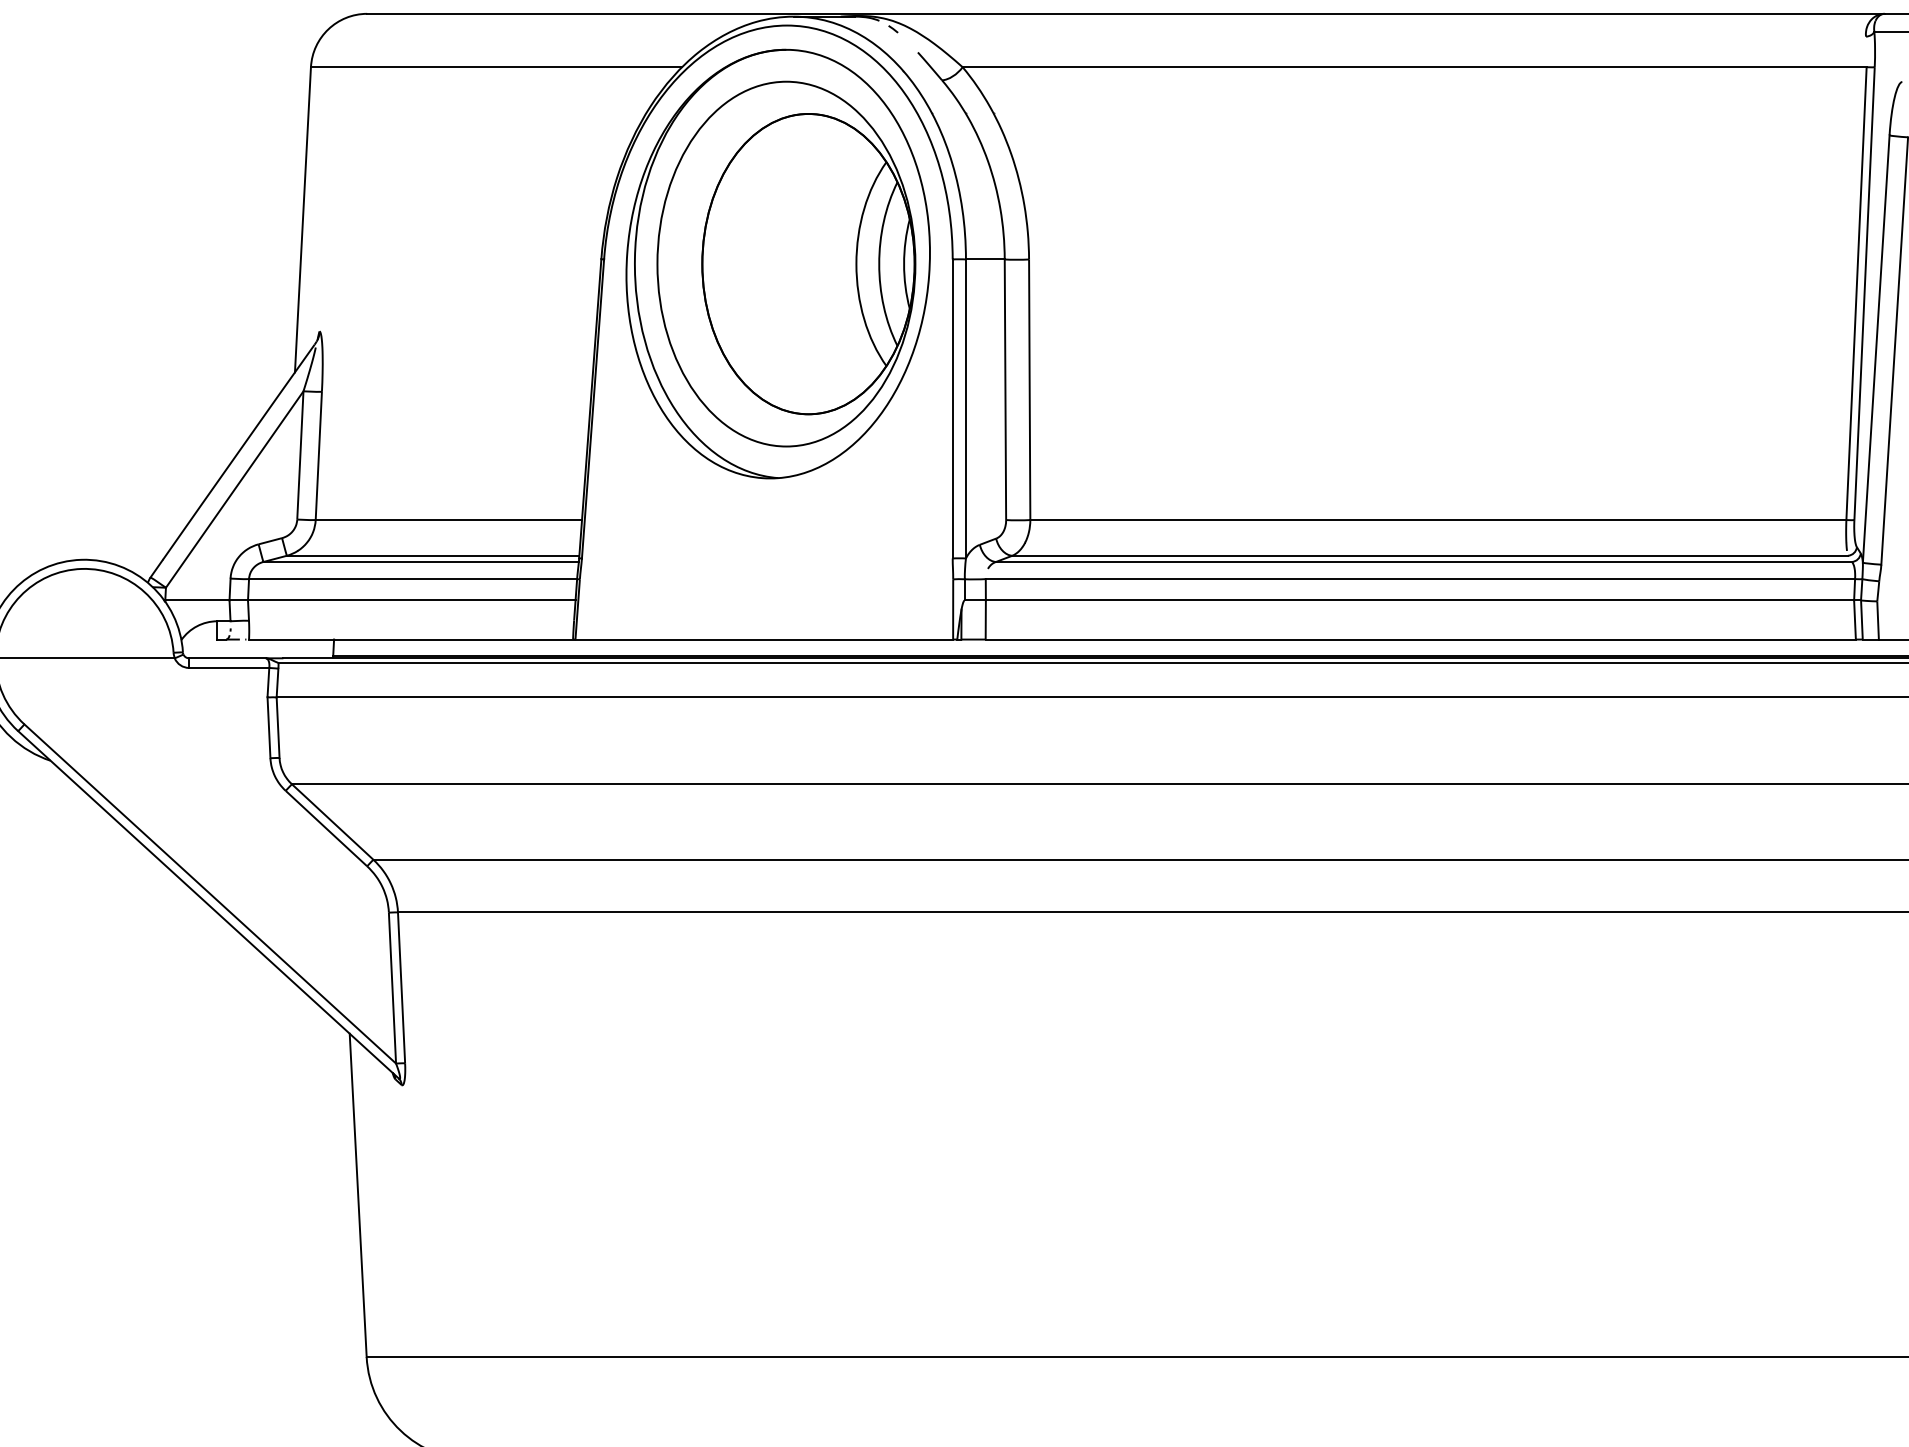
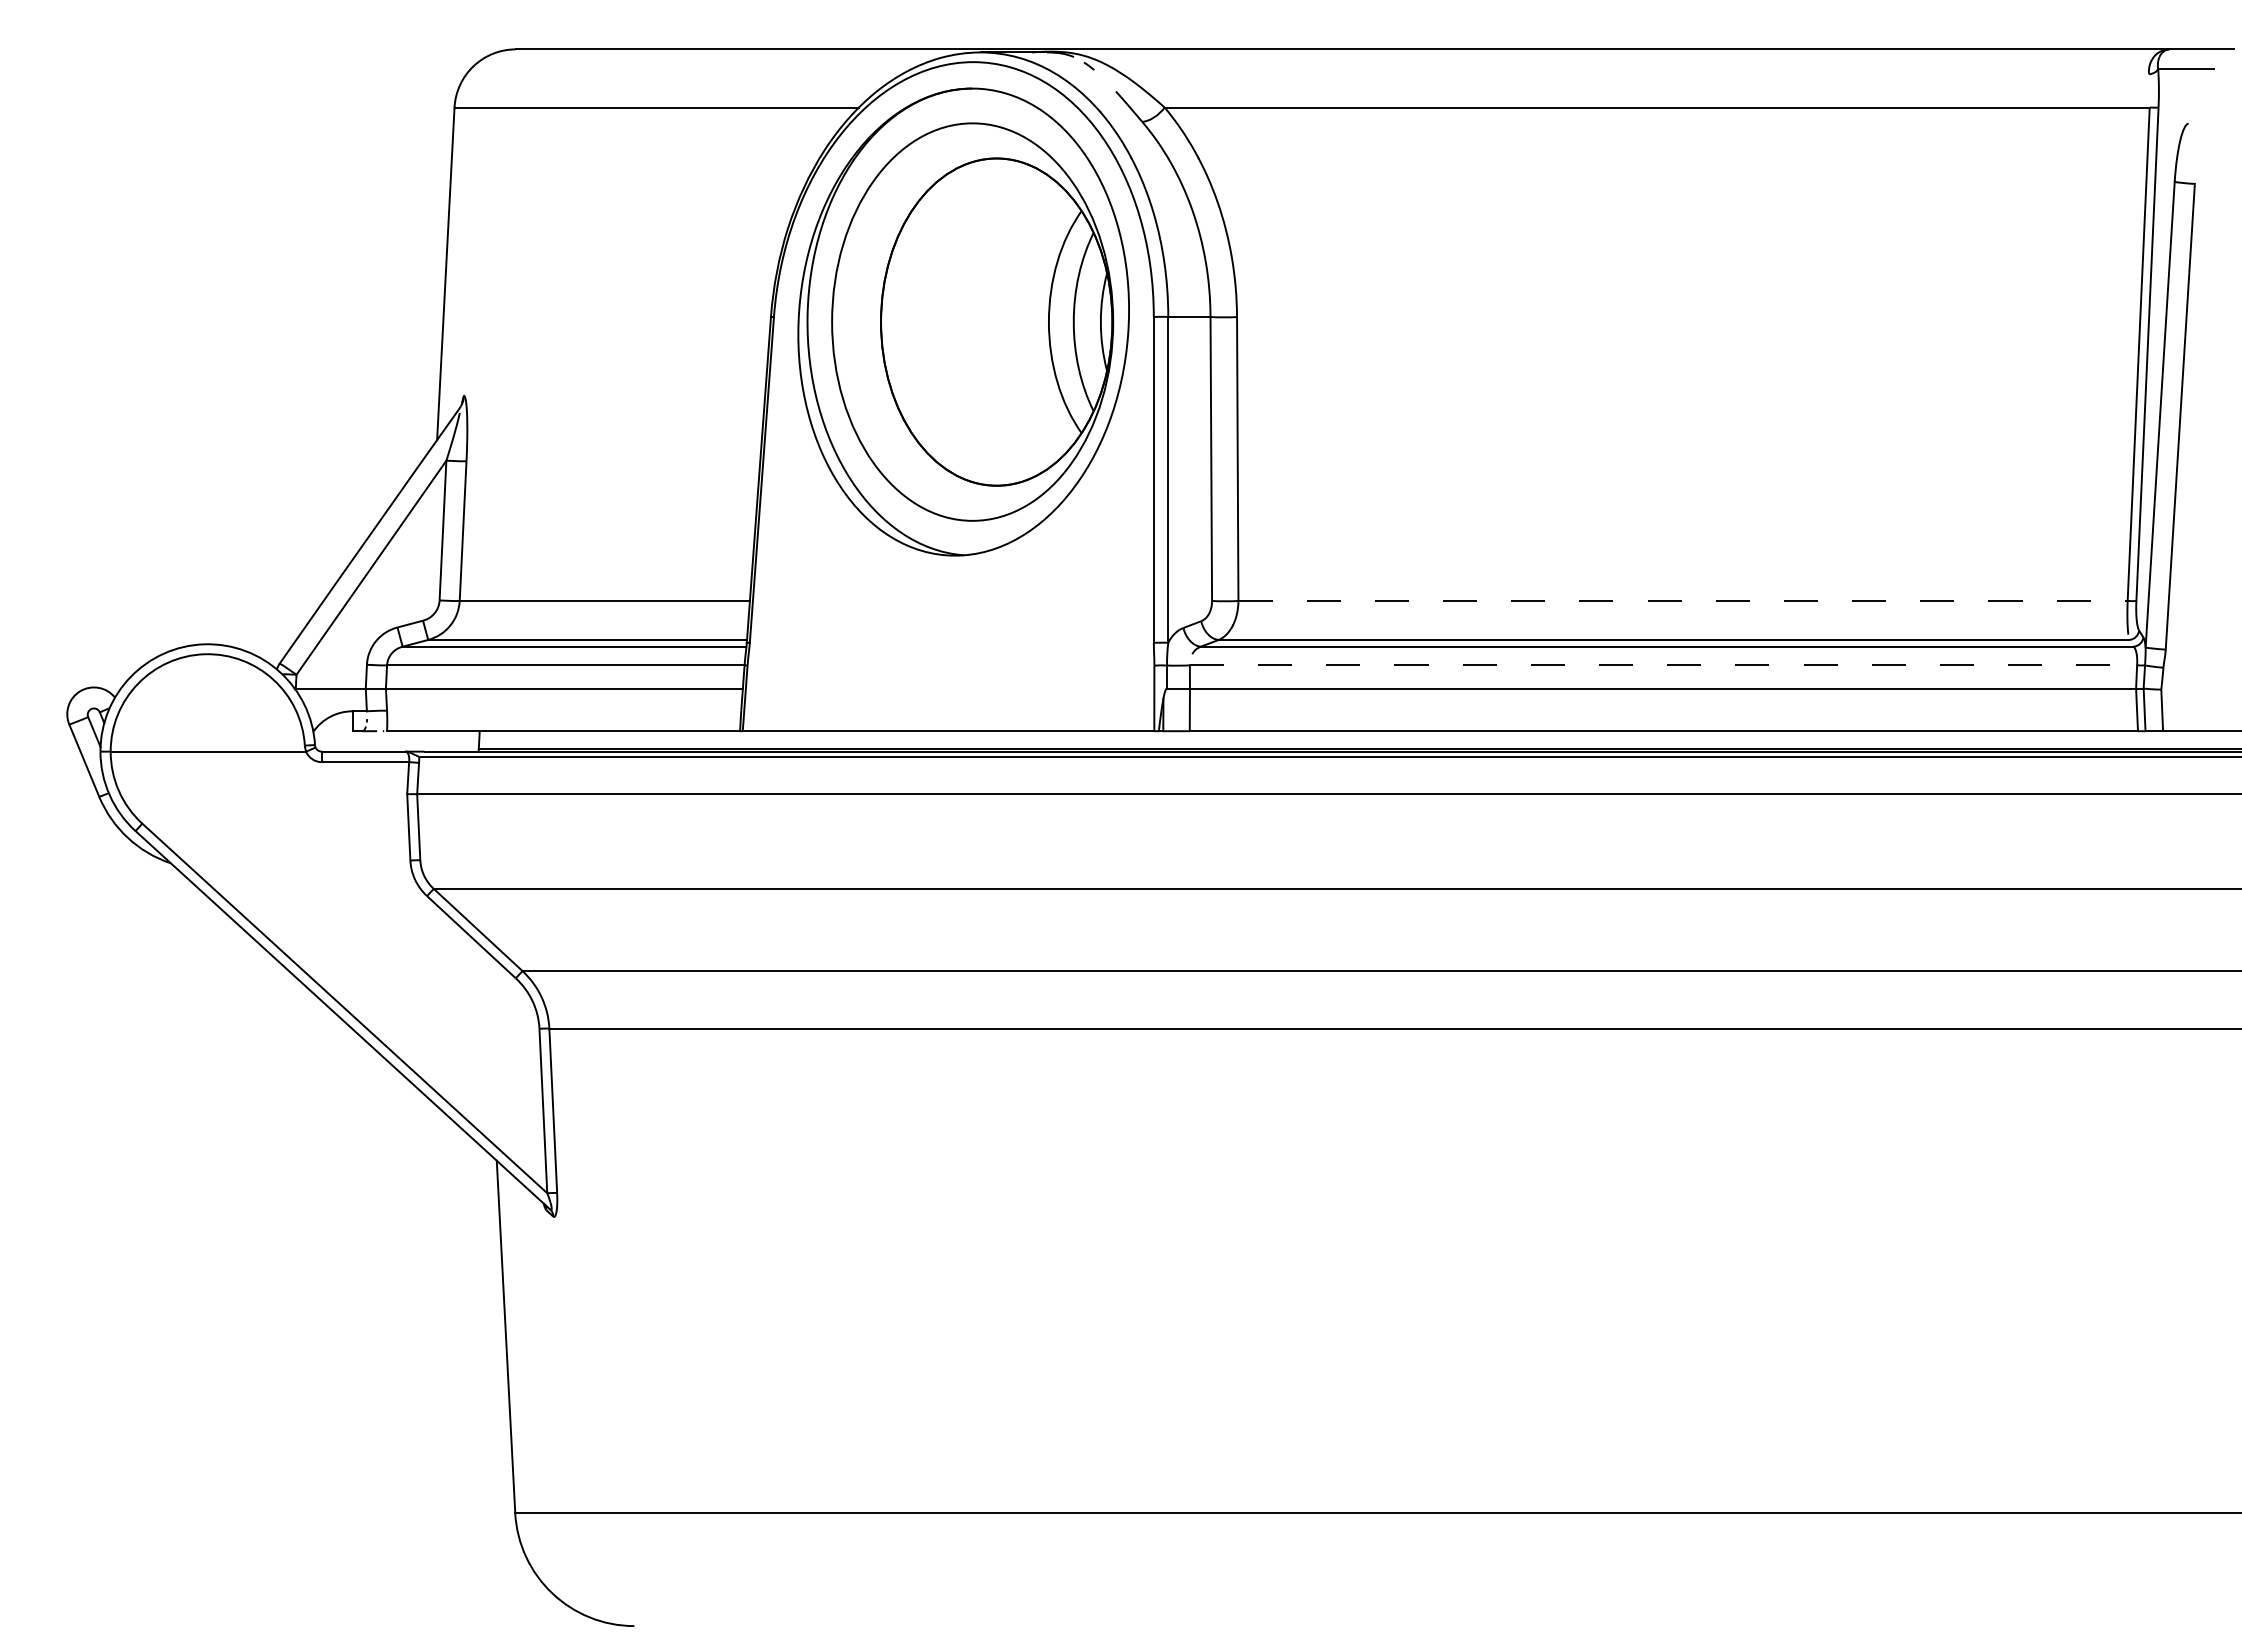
line: (1438, 520) -> (1683, 601), solid -> dashed
line: (1420, 579) -> (1663, 665), solid -> dashed

